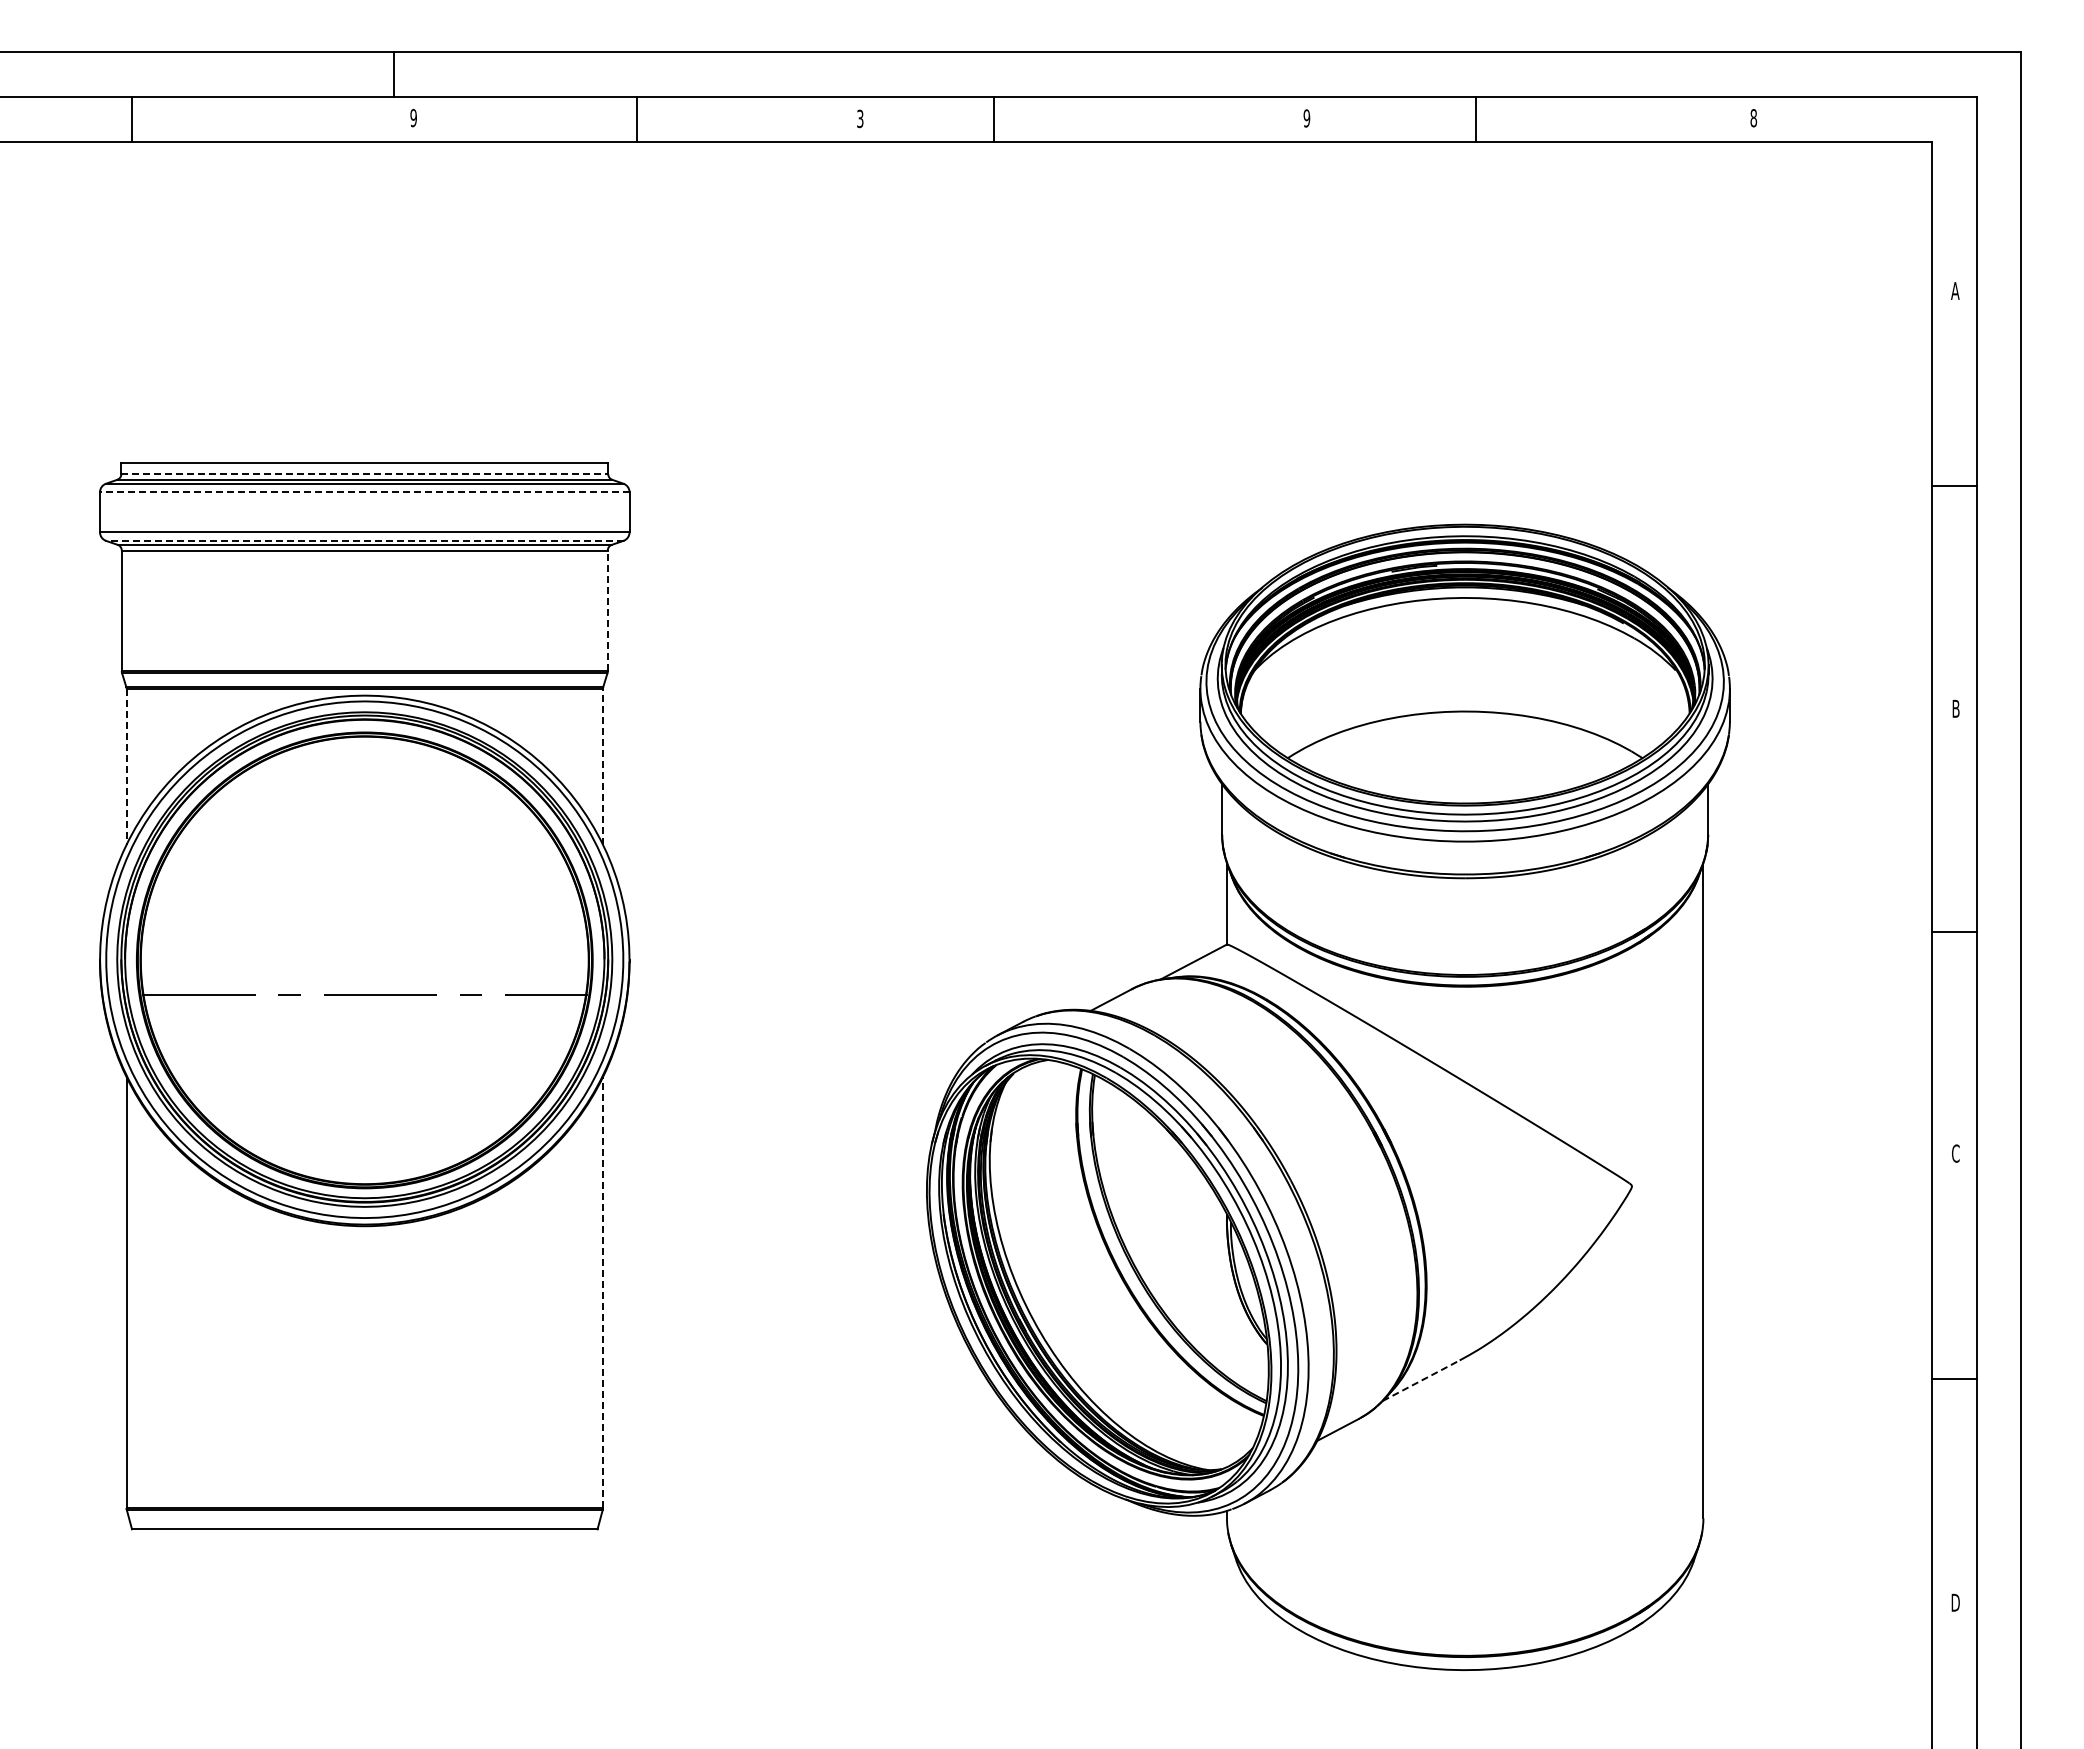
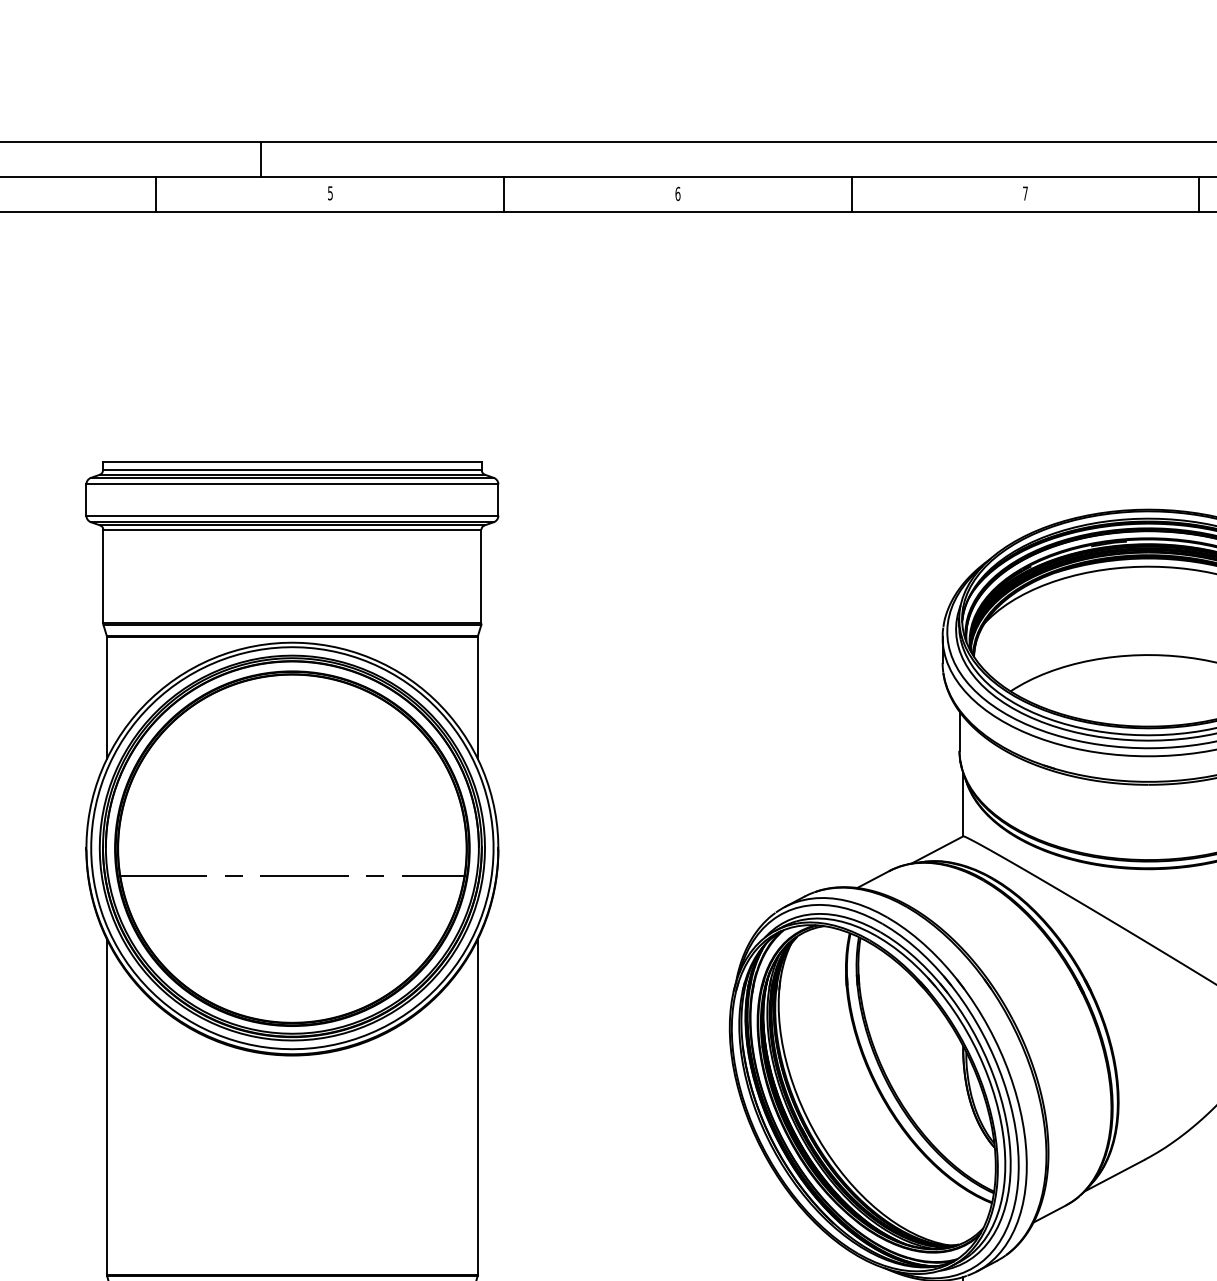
line: (394, 74) -> (261, 159), moved
text: (413, 117) -> (330, 192), 9 -> 5
line: (132, 118) -> (156, 193), moved
text: (860, 118) -> (678, 193), 3 -> 6
line: (994, 118) -> (851, 193), moved
text: (1306, 118) -> (1025, 193), 9 -> 7
line: (1476, 118) -> (1199, 193), moved
line: (365, 474) -> (292, 470), dashed -> solid
line: (364, 492) -> (292, 484), dashed -> solid
line: (364, 540) -> (292, 521), dashed -> solid
line: (607, 610) -> (481, 576), dashed -> solid
line: (603, 766) -> (478, 697), dashed -> solid
line: (126, 767) -> (106, 698), dashed -> solid
line: (603, 1291) -> (478, 1106), dashed -> solid
line: (1421, 1380) -> (1114, 1175), dashed -> solid

